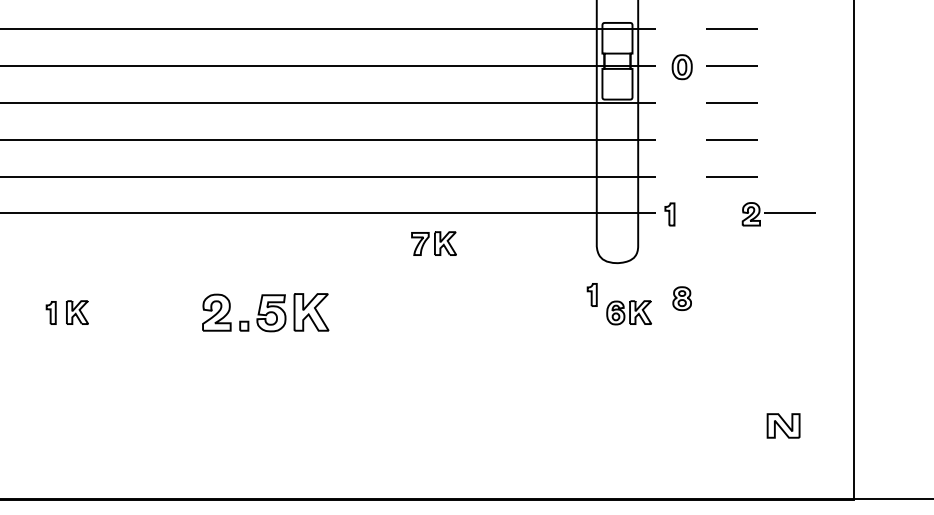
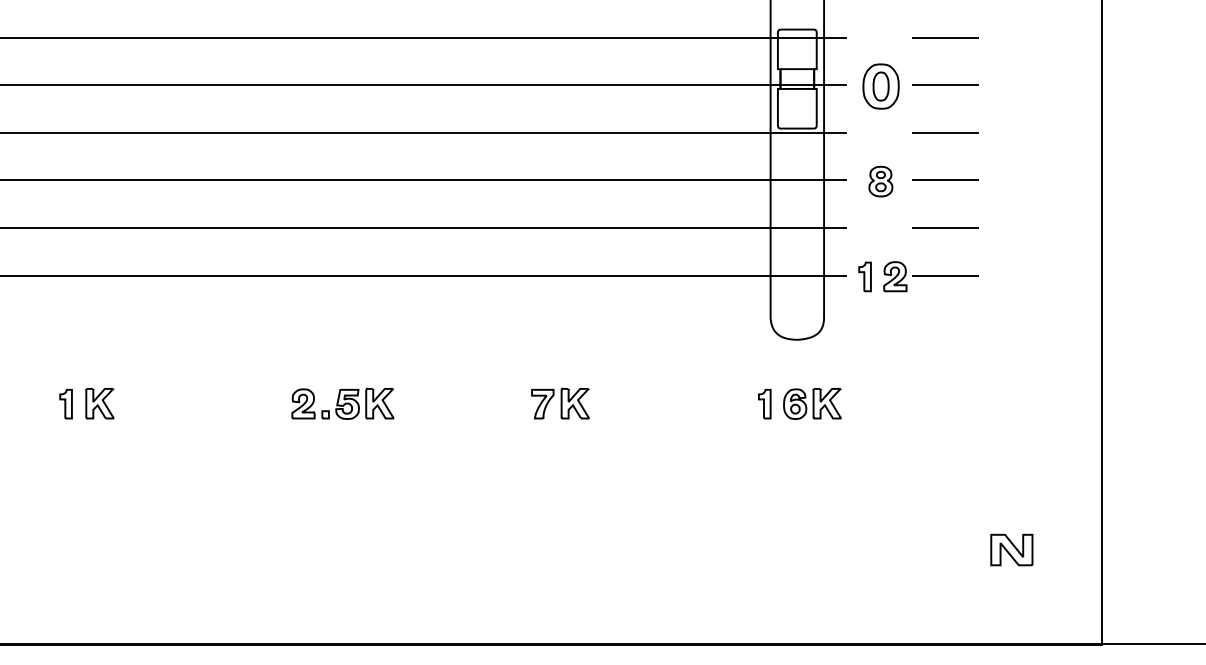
part: (681, 67) -> (880, 87), size x1.43
part: (778, 214) -> (930, 276), moved
part: (433, 243) -> (559, 403), moved
part: (591, 294) -> (763, 403), moved
part: (681, 298) -> (880, 181), moved
part: (265, 312) -> (342, 403), size x0.62

